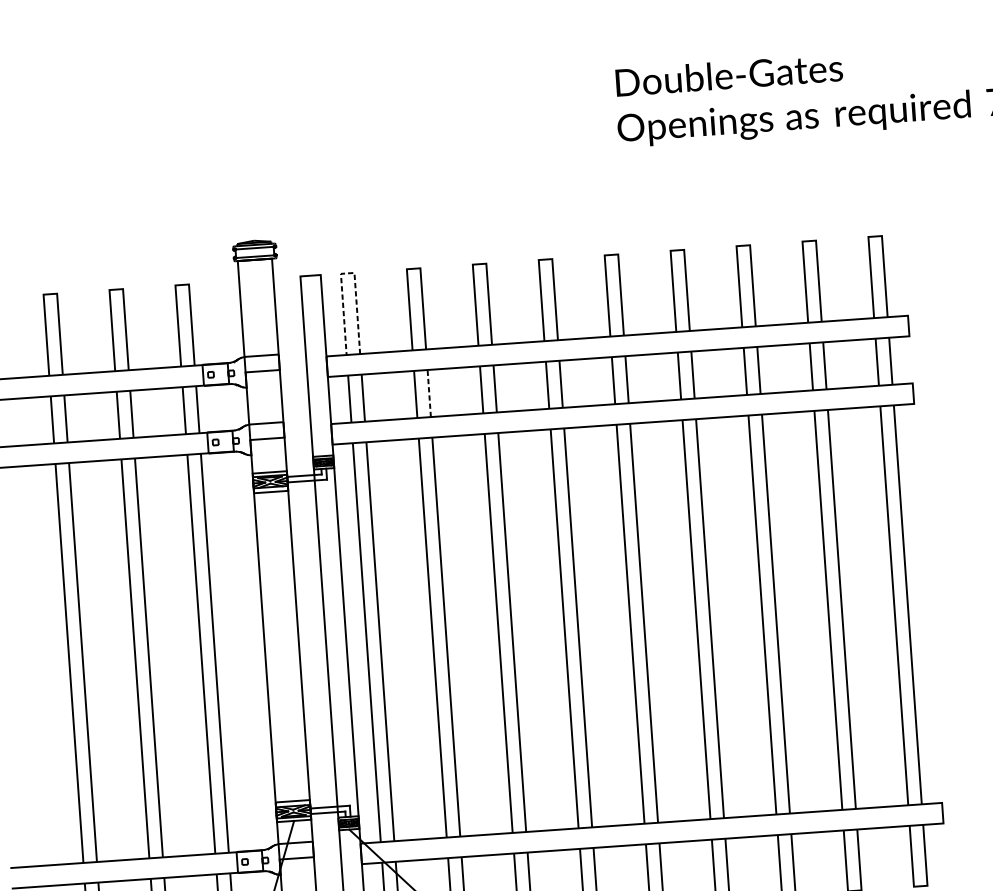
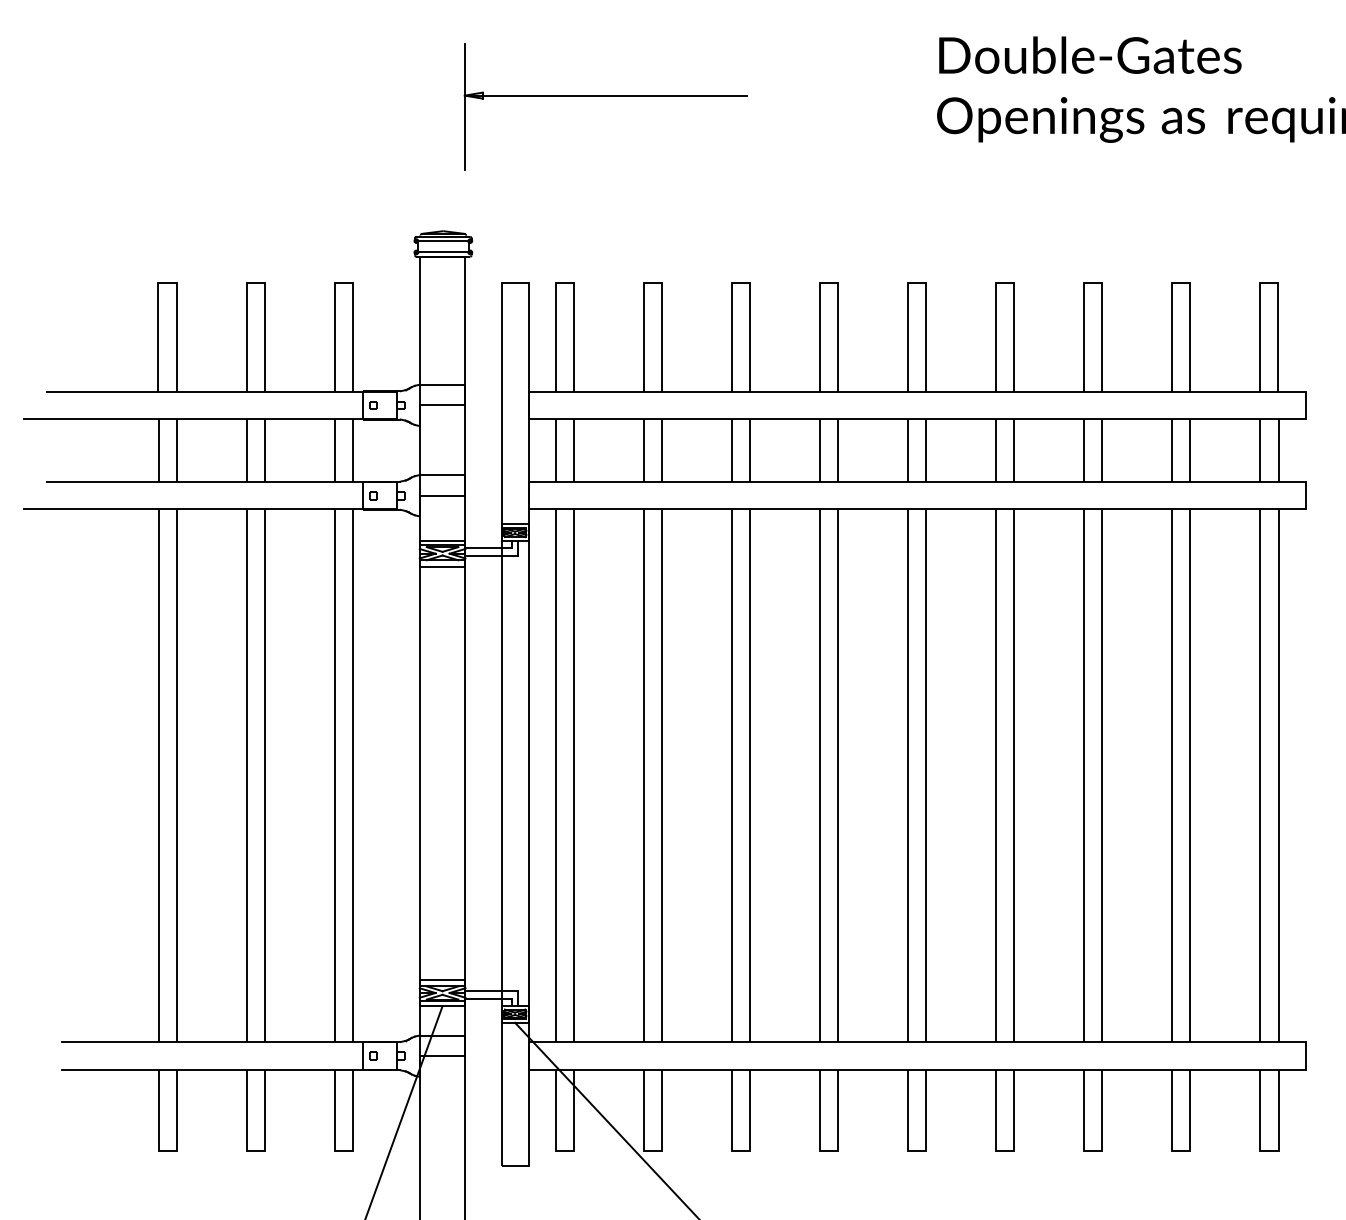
part: (368, 131) -> (605, 96), added
line: (347, 273) -> (564, 283), dashed -> solid
line: (428, 393) -> (661, 450), dashed -> solid

